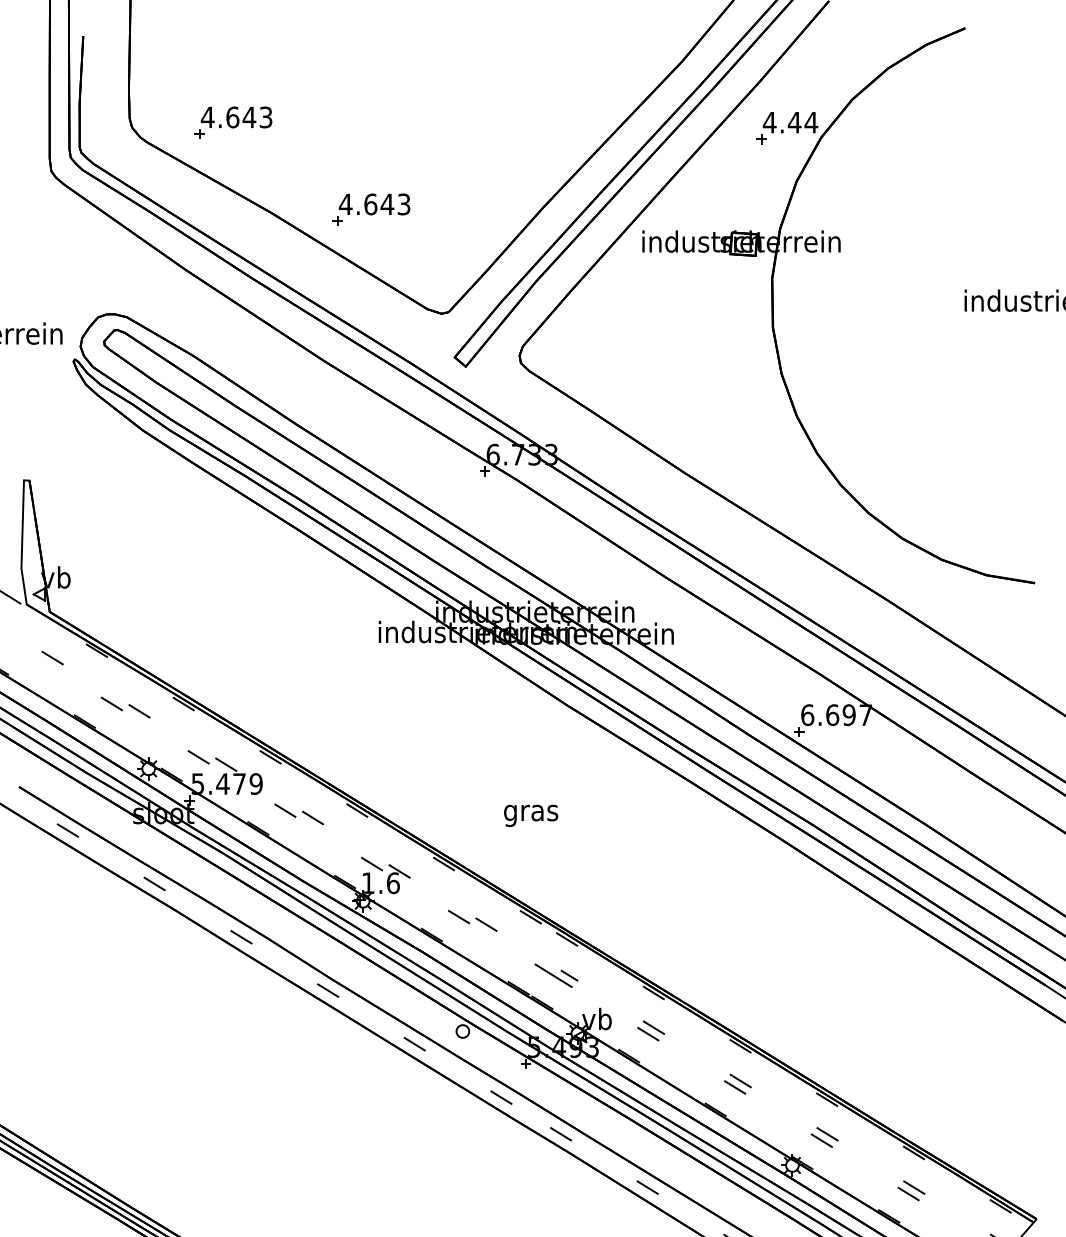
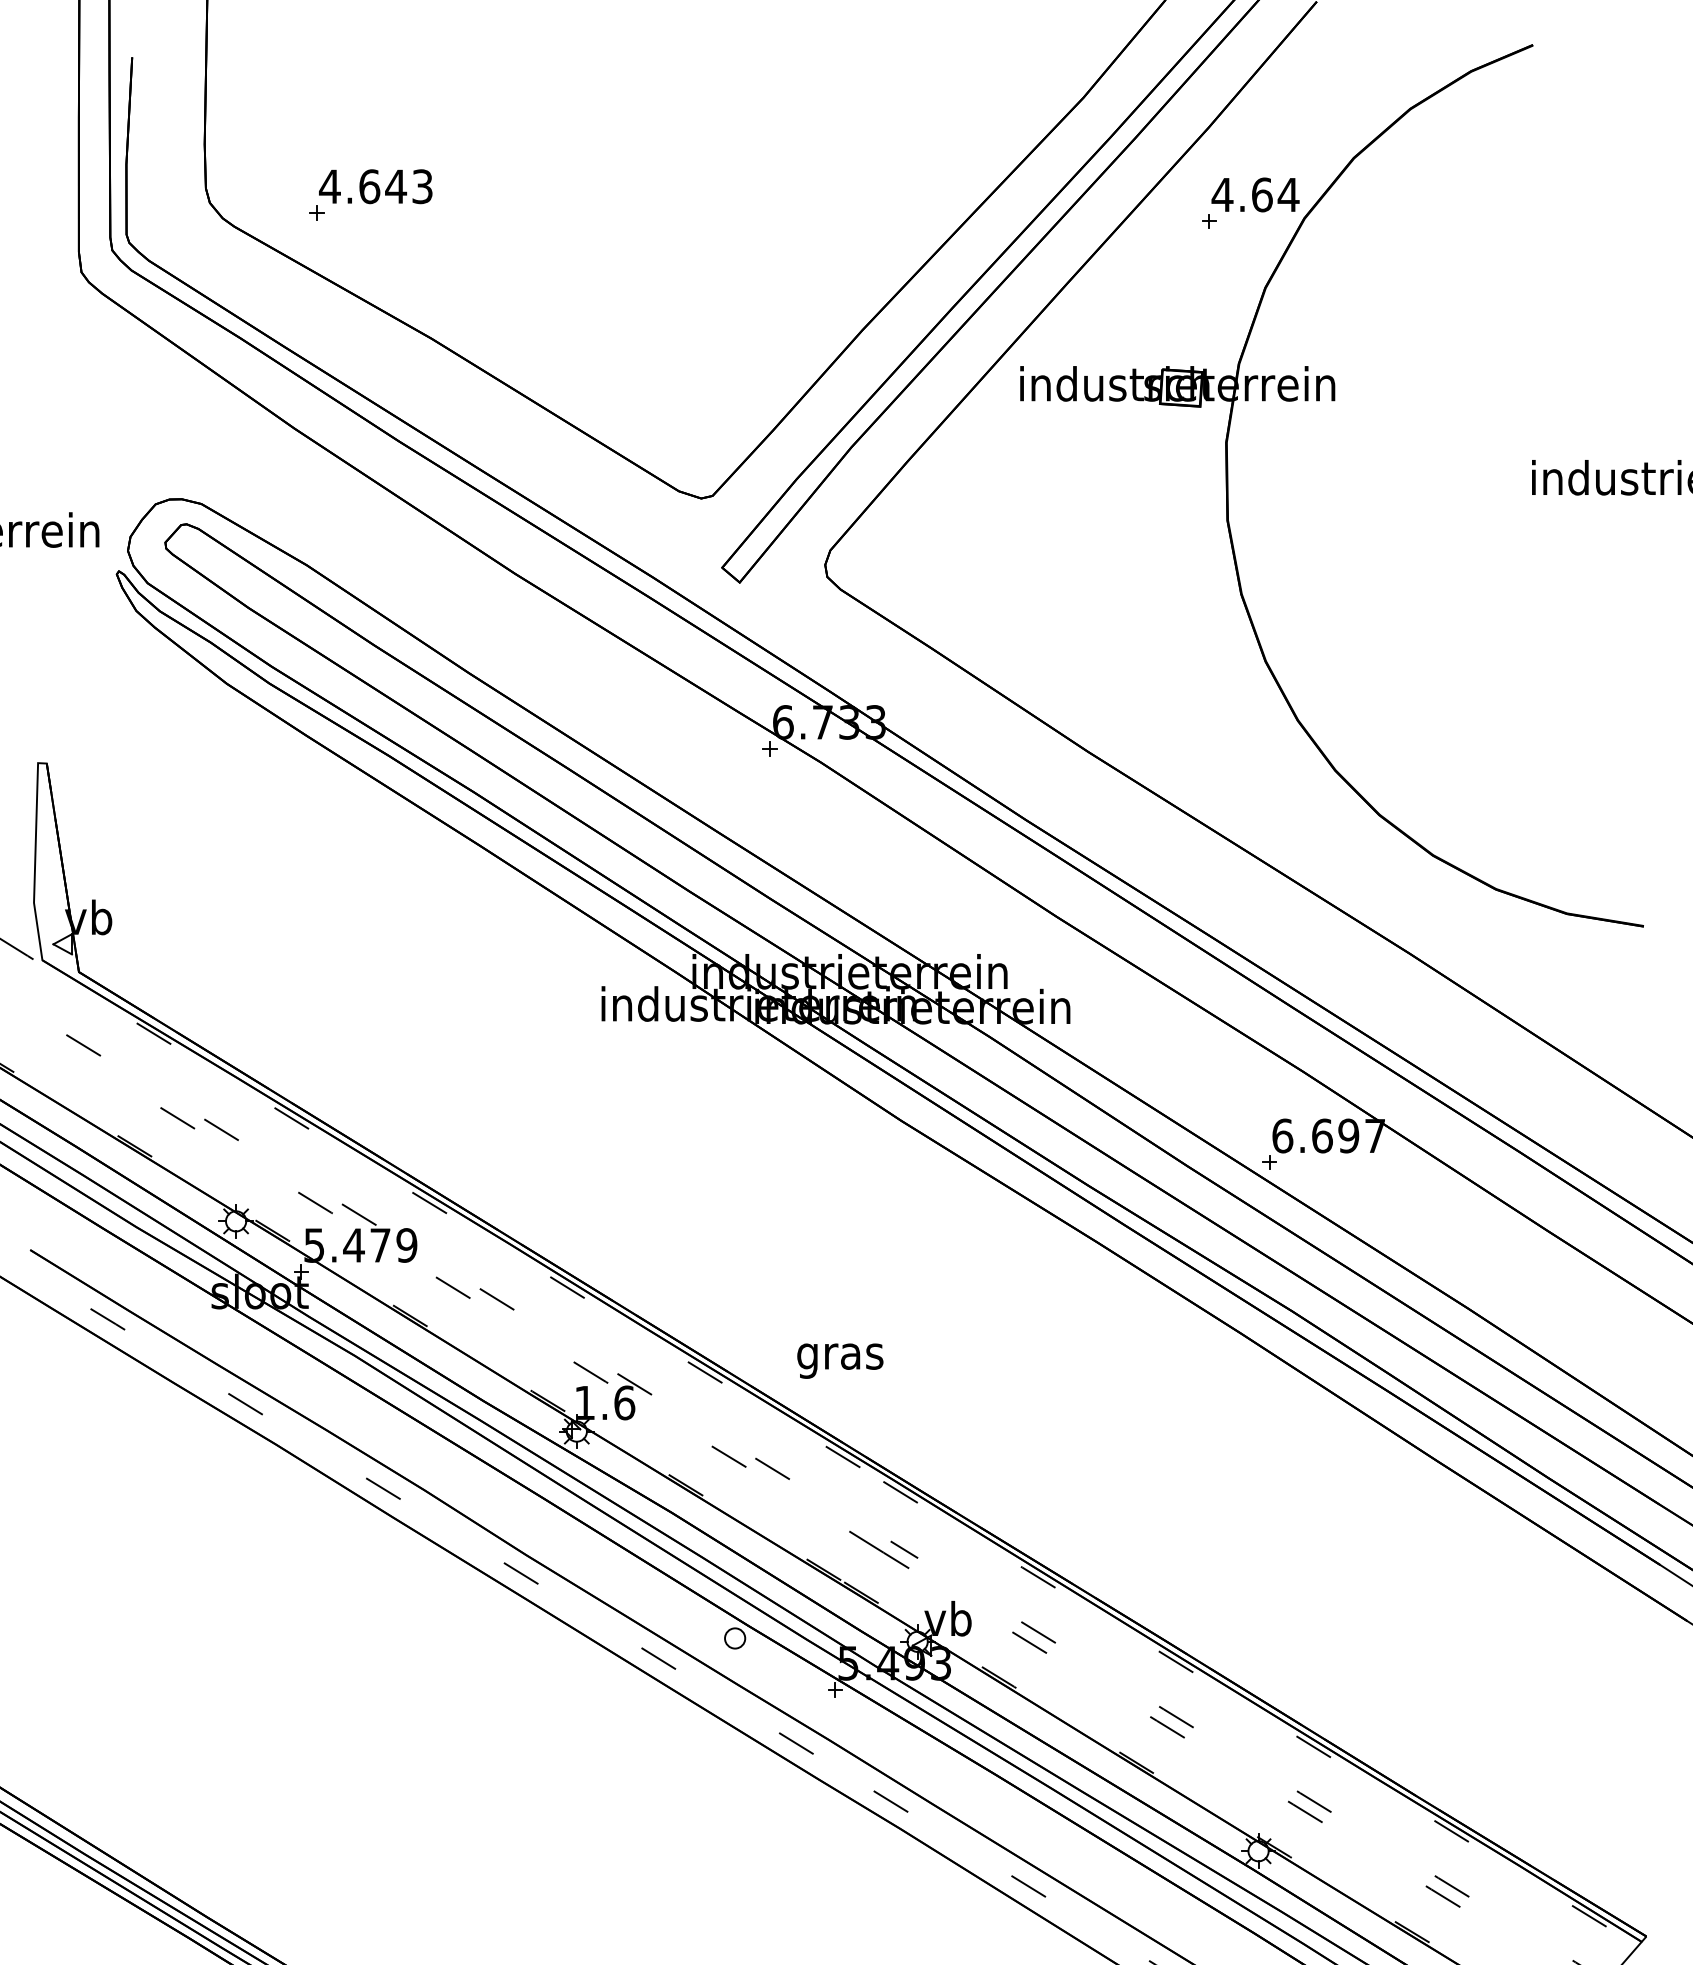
text: (794, 122) -> (1261, 194), 4.44 -> 4.64
part: (371, 209) -> (589, 332), removed
text: (531, 815) -> (840, 1360), moved

